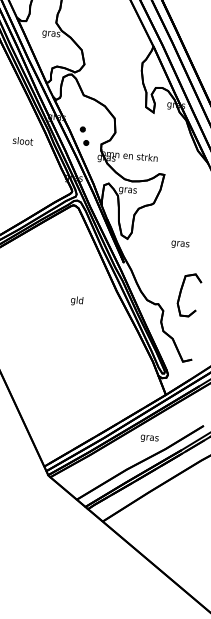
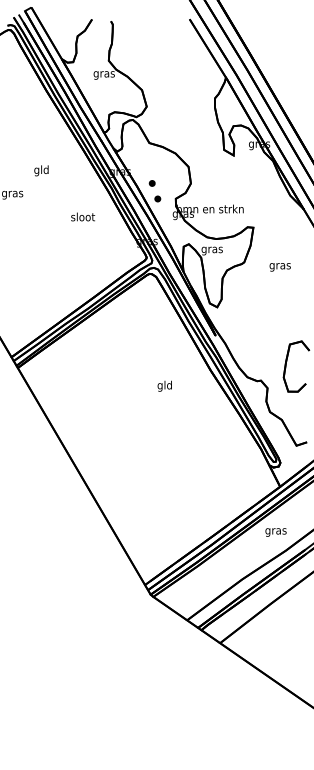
text: (23, 140) -> (83, 216), moved
text: (179, 244) -> (279, 267), moved
text: (149, 438) -> (275, 532), moved

